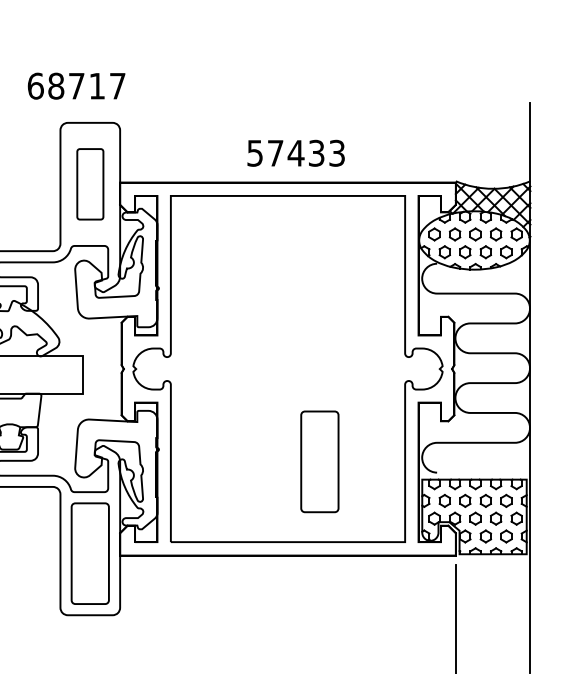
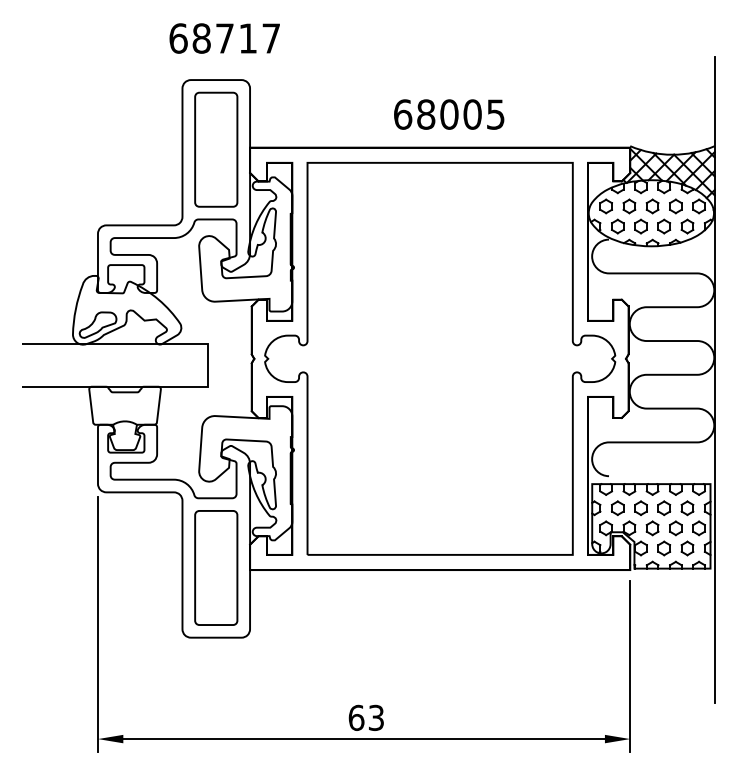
text: (76, 86) -> (224, 38), moved
text: (296, 153) -> (449, 114), 57433 -> 68005
part: (90, 184) -> (216, 149), size x1.43
part: (320, 461) -> (476, 463), removed

